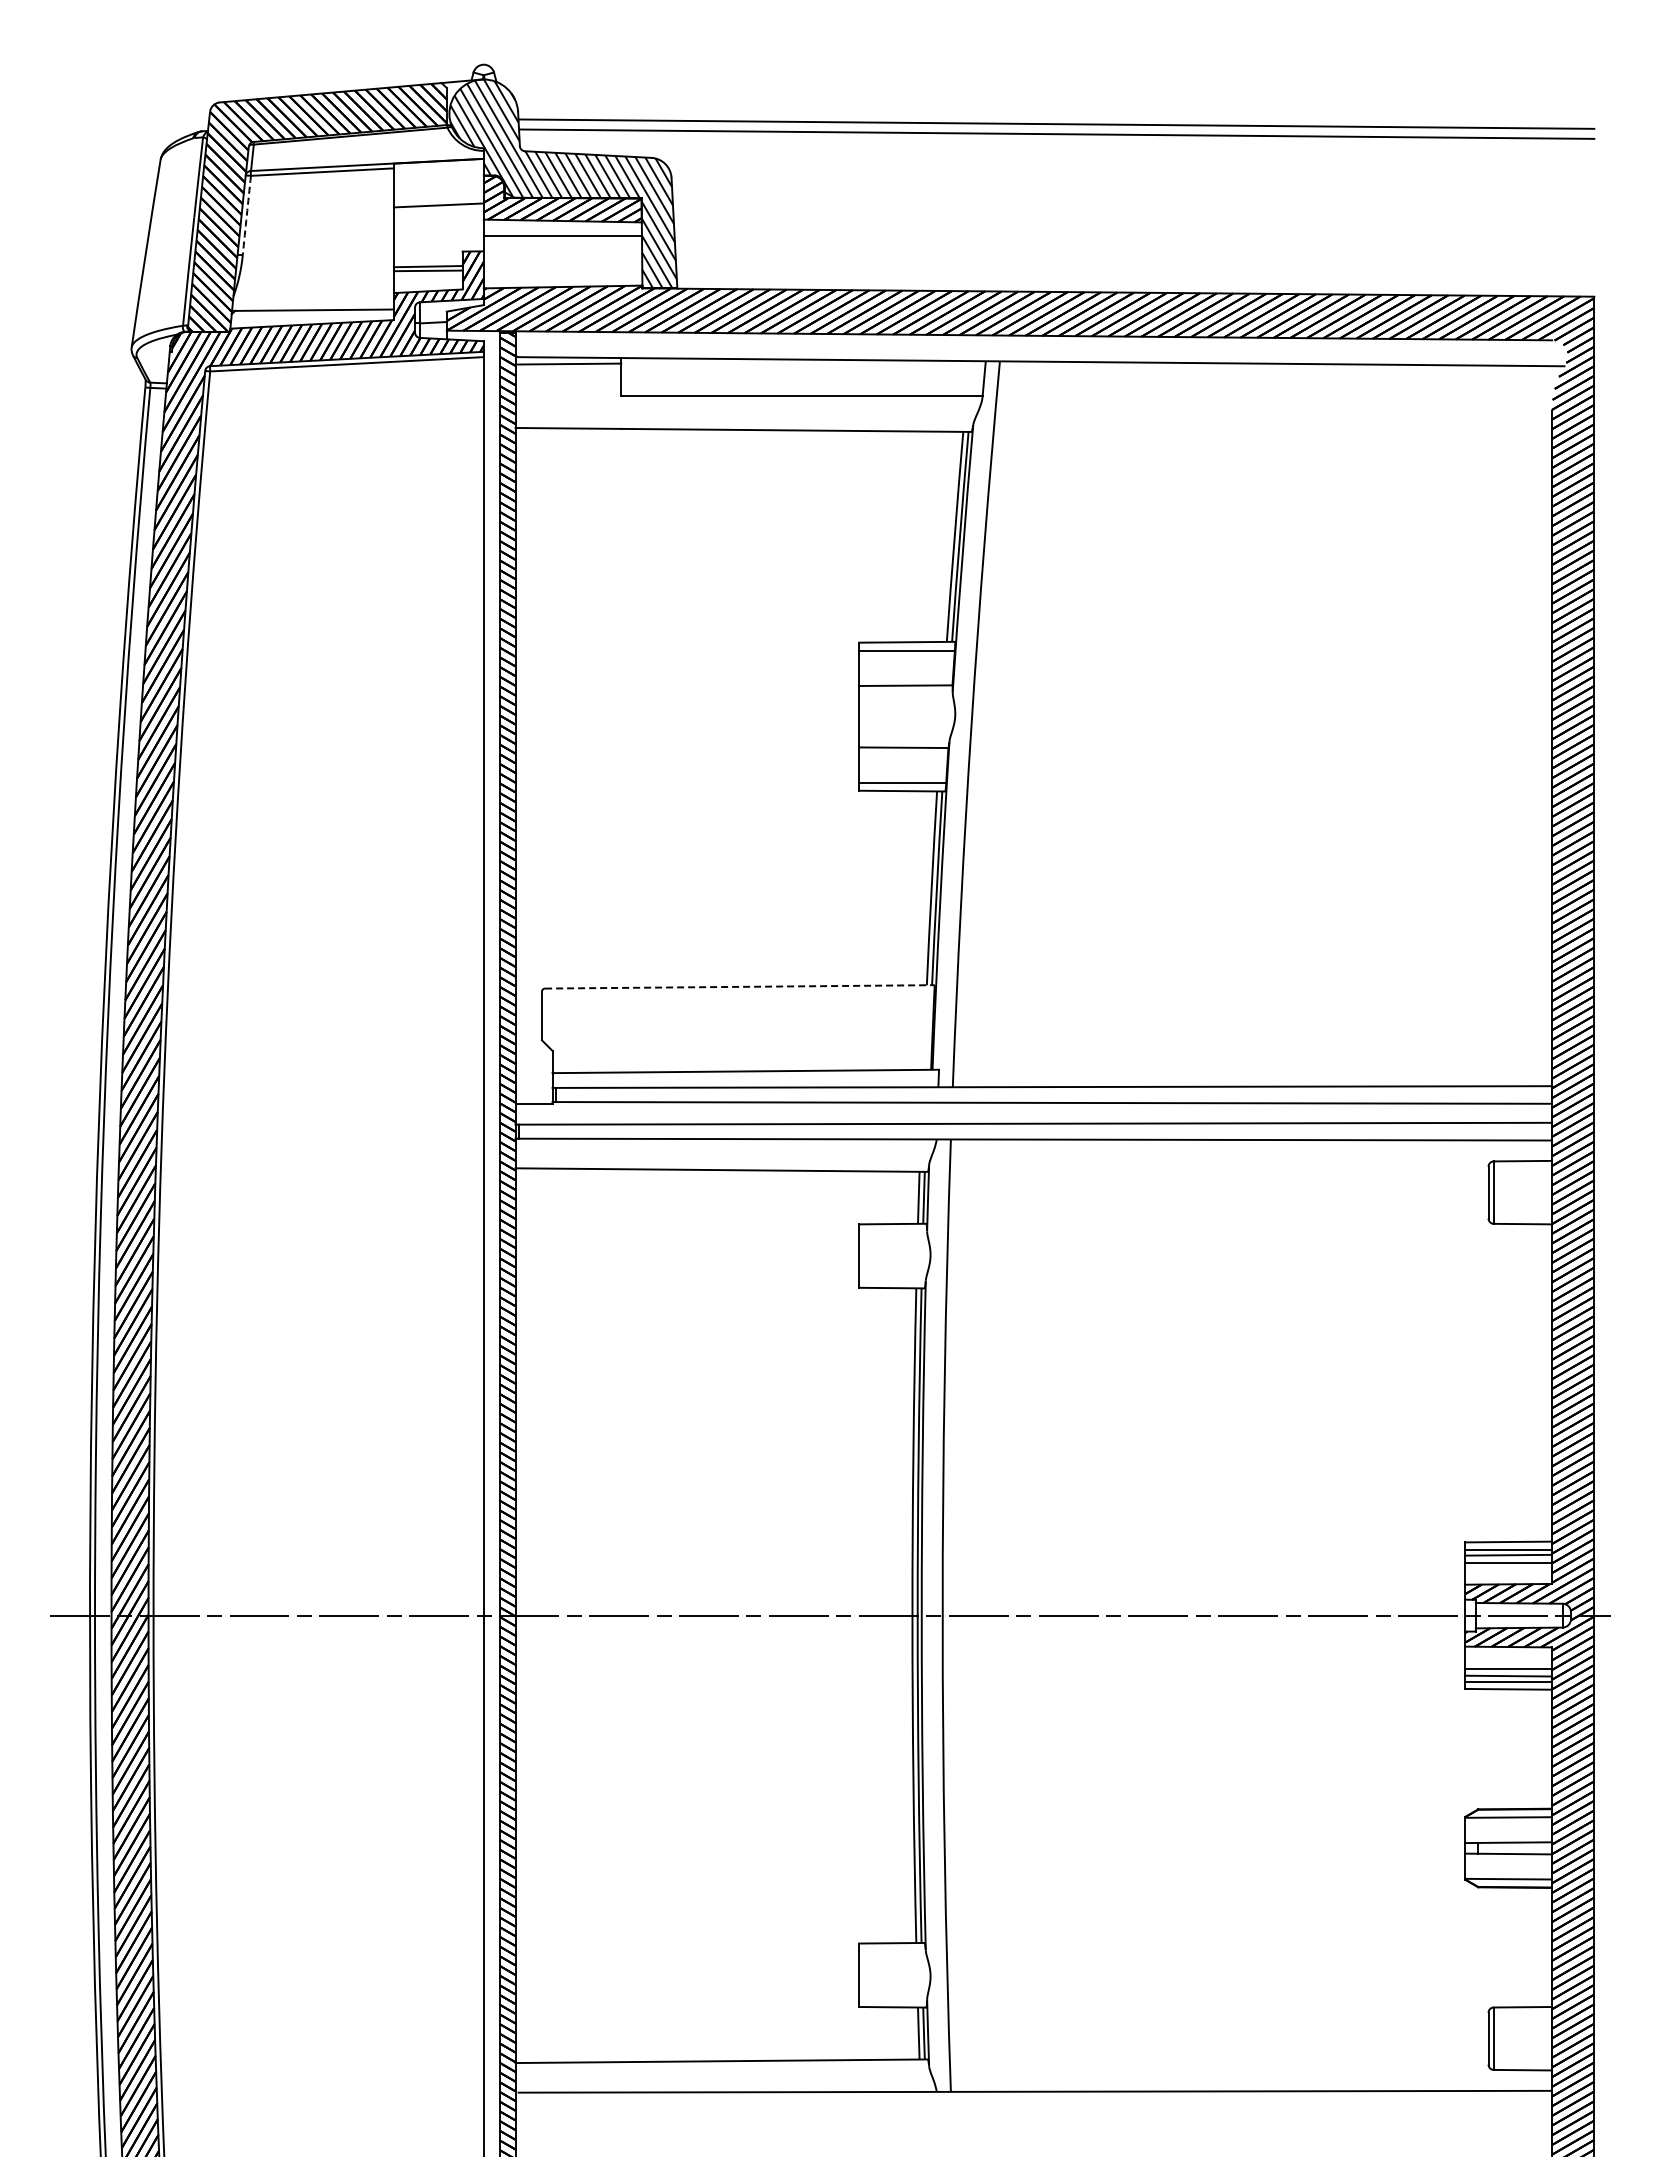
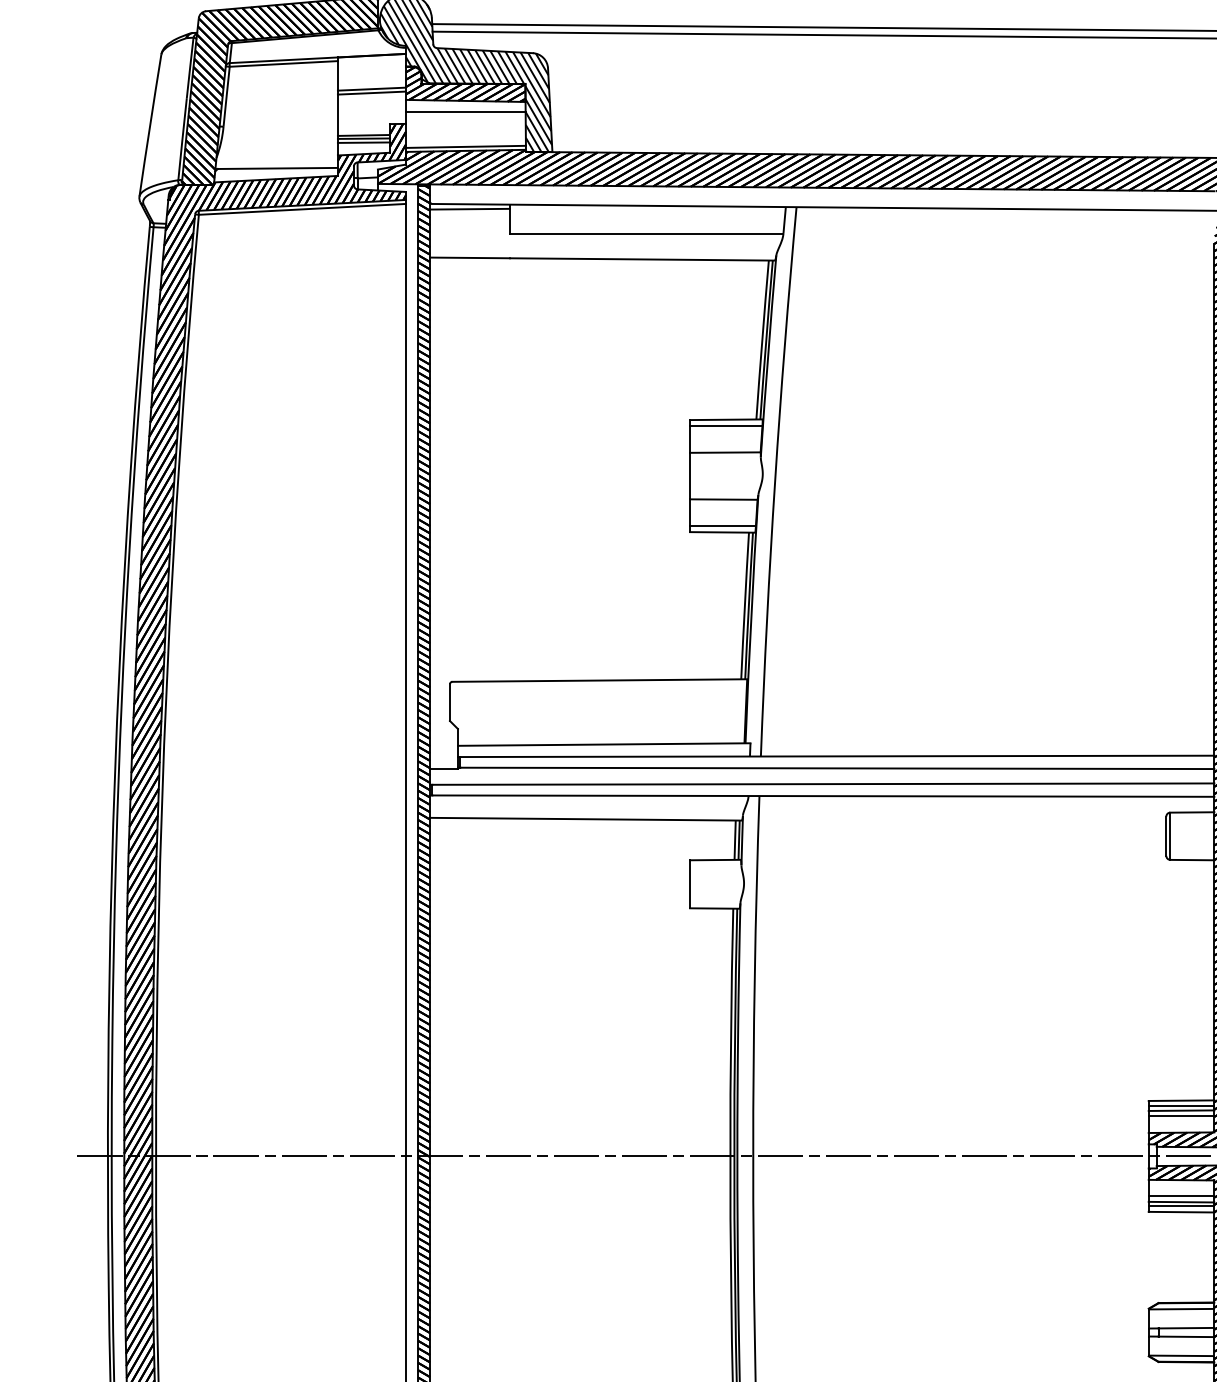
line: (438, 210) -> (371, 92), added
arc: (246, 215) -> (226, 96), dashed -> solid
line: (427, 275) -> (363, 142), added
line: (562, 281) -> (465, 146), added
line: (739, 986) -> (599, 680), dashed -> solid

